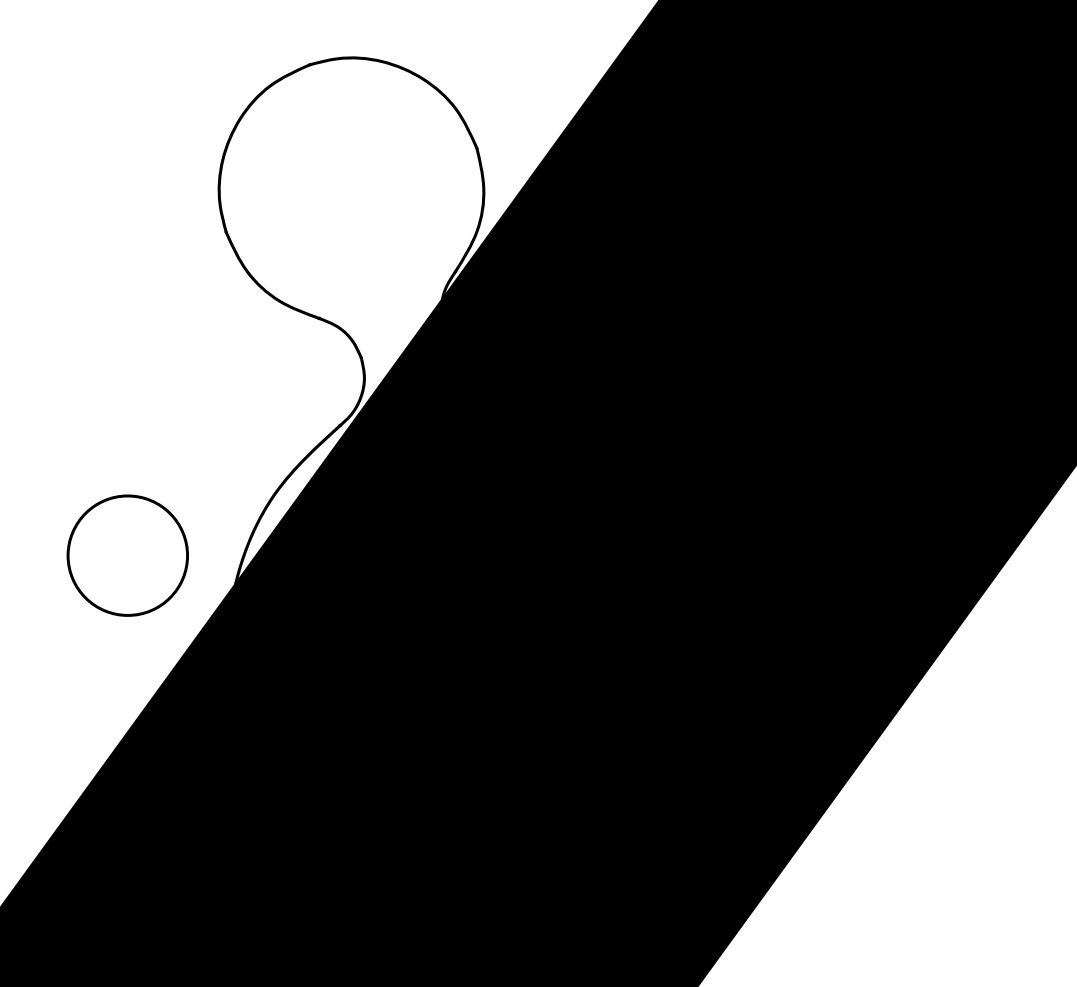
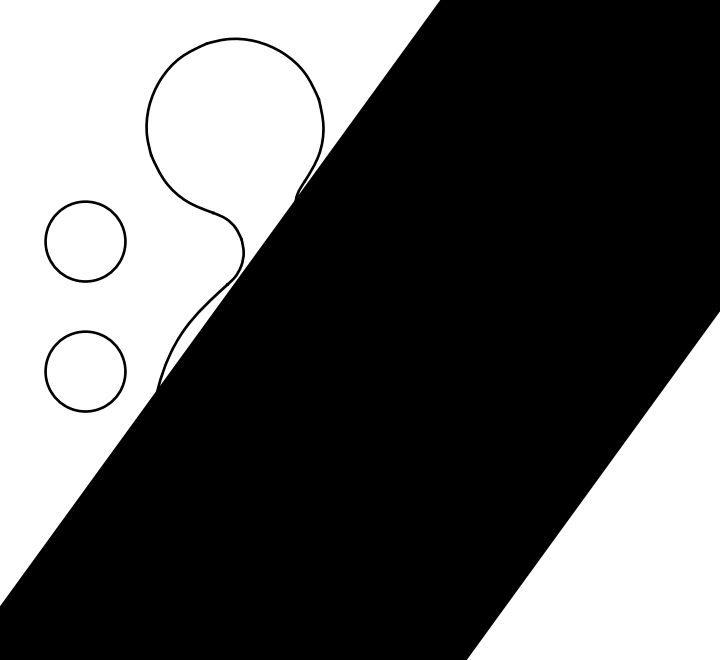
circle: (127, 361) -> (85, 241), added

